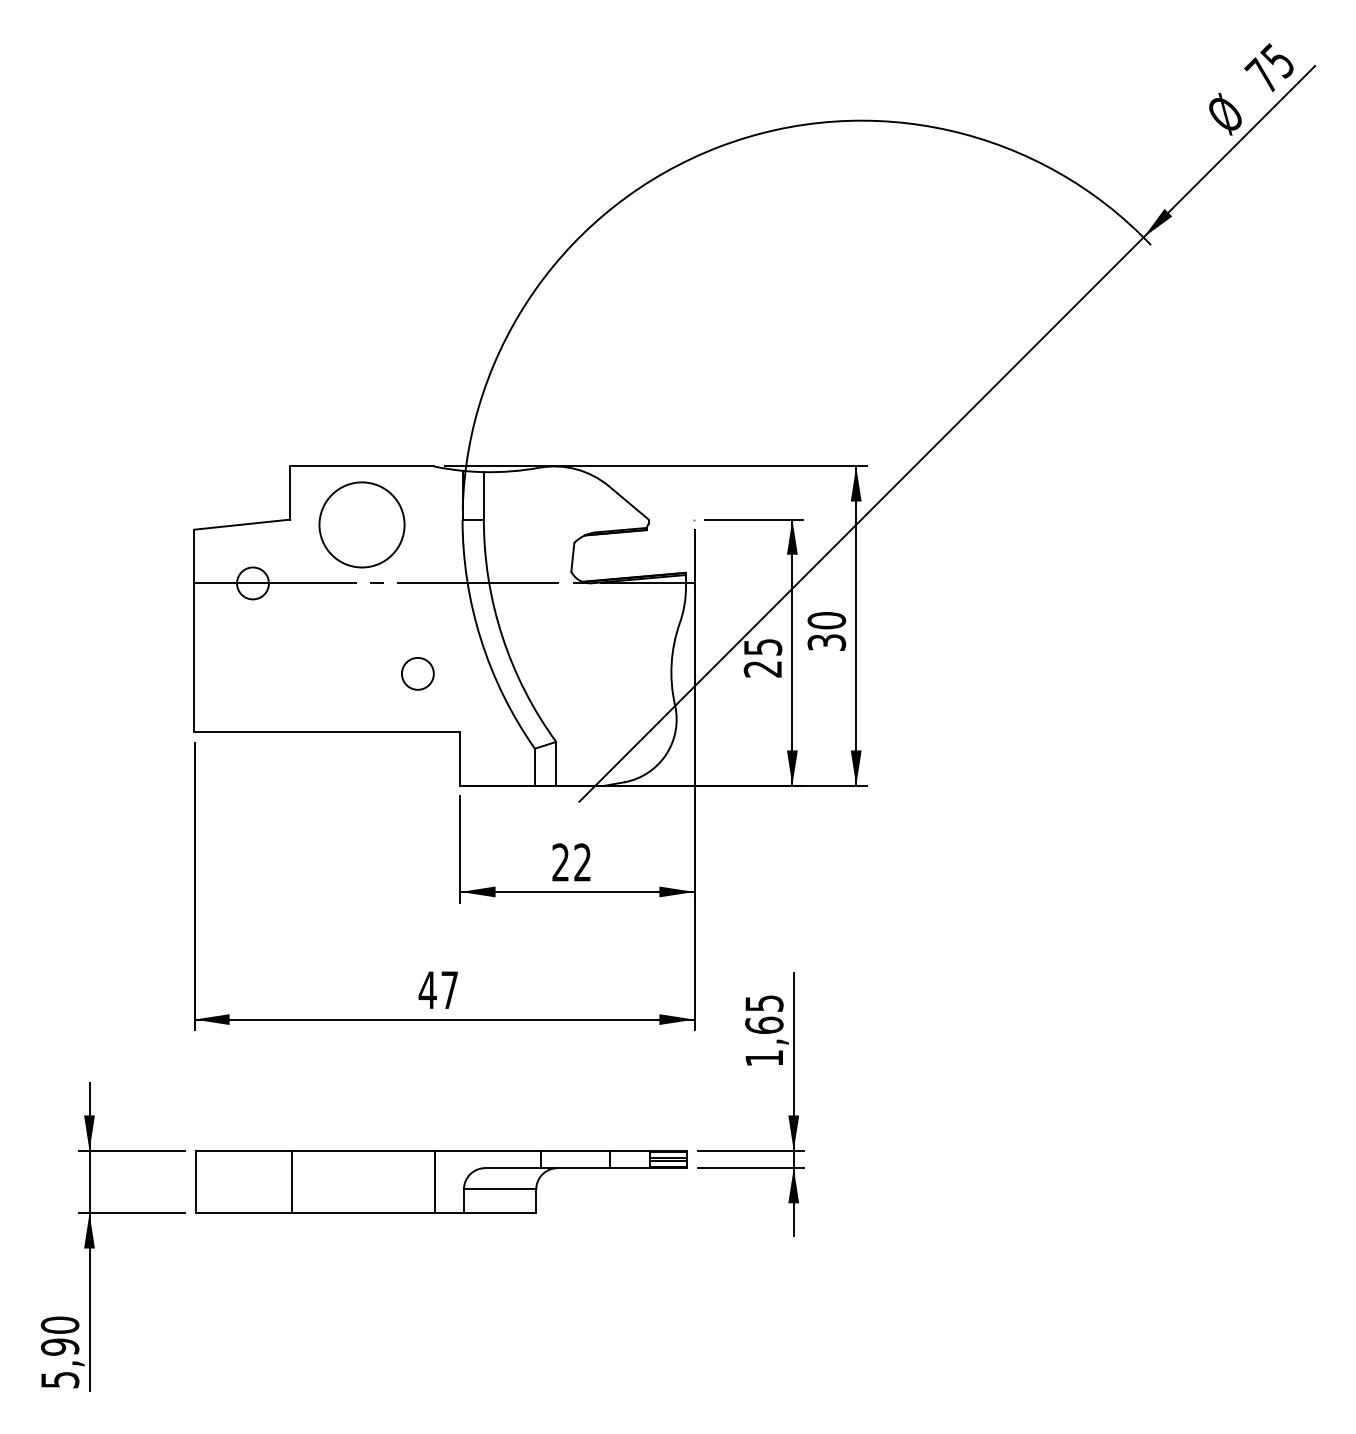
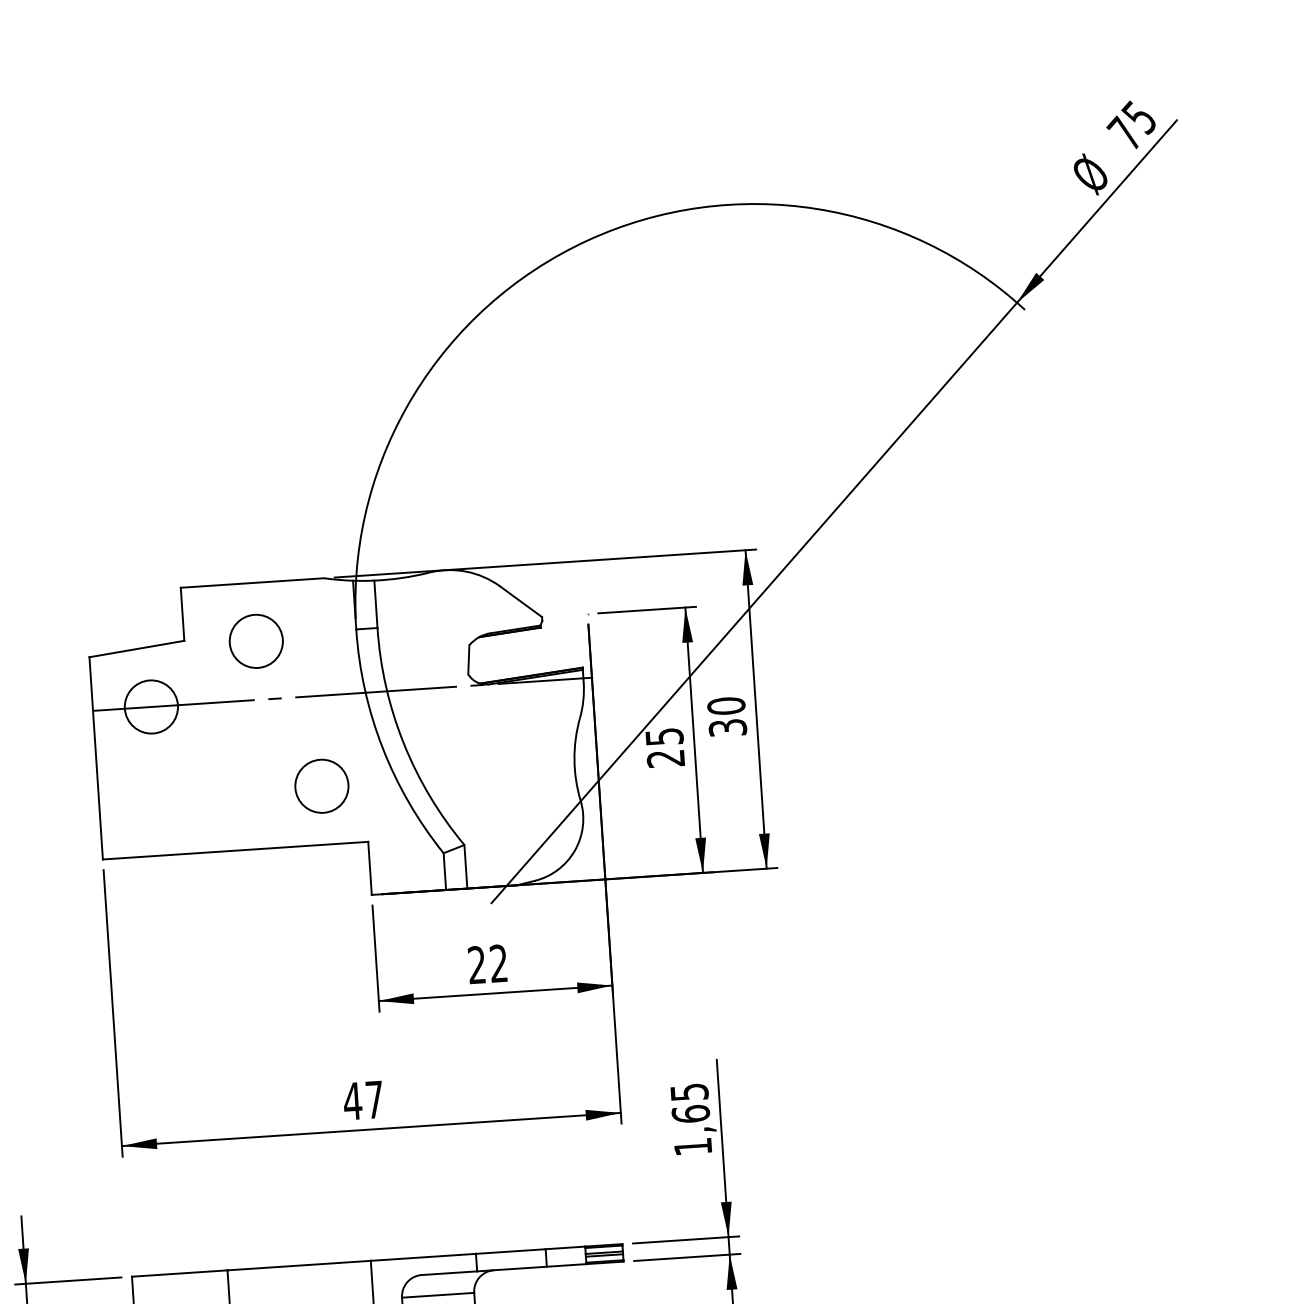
circle: (361, 524) -> (255, 640), size x0.62
circle: (252, 583) -> (150, 707), size x1.67
circle: (417, 673) -> (321, 785), size x1.67

